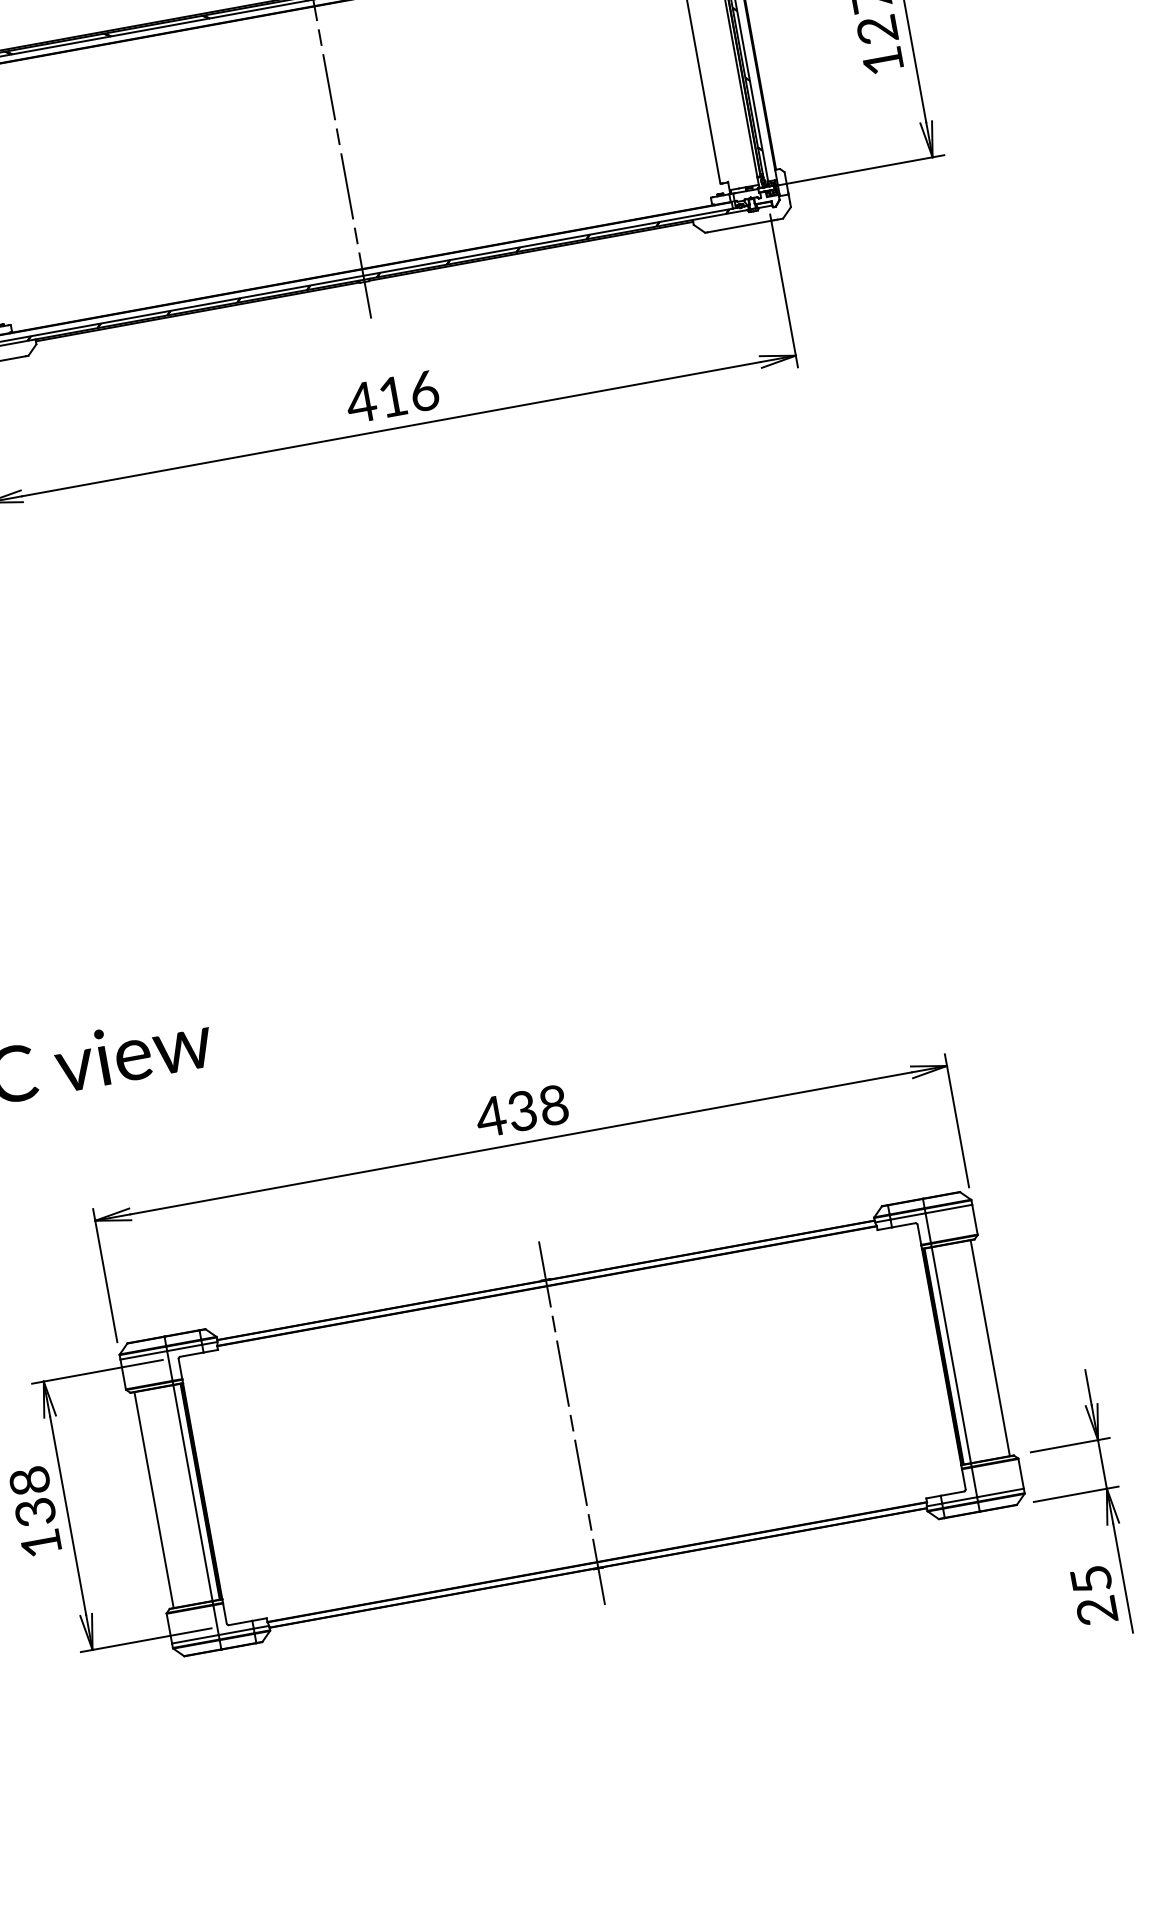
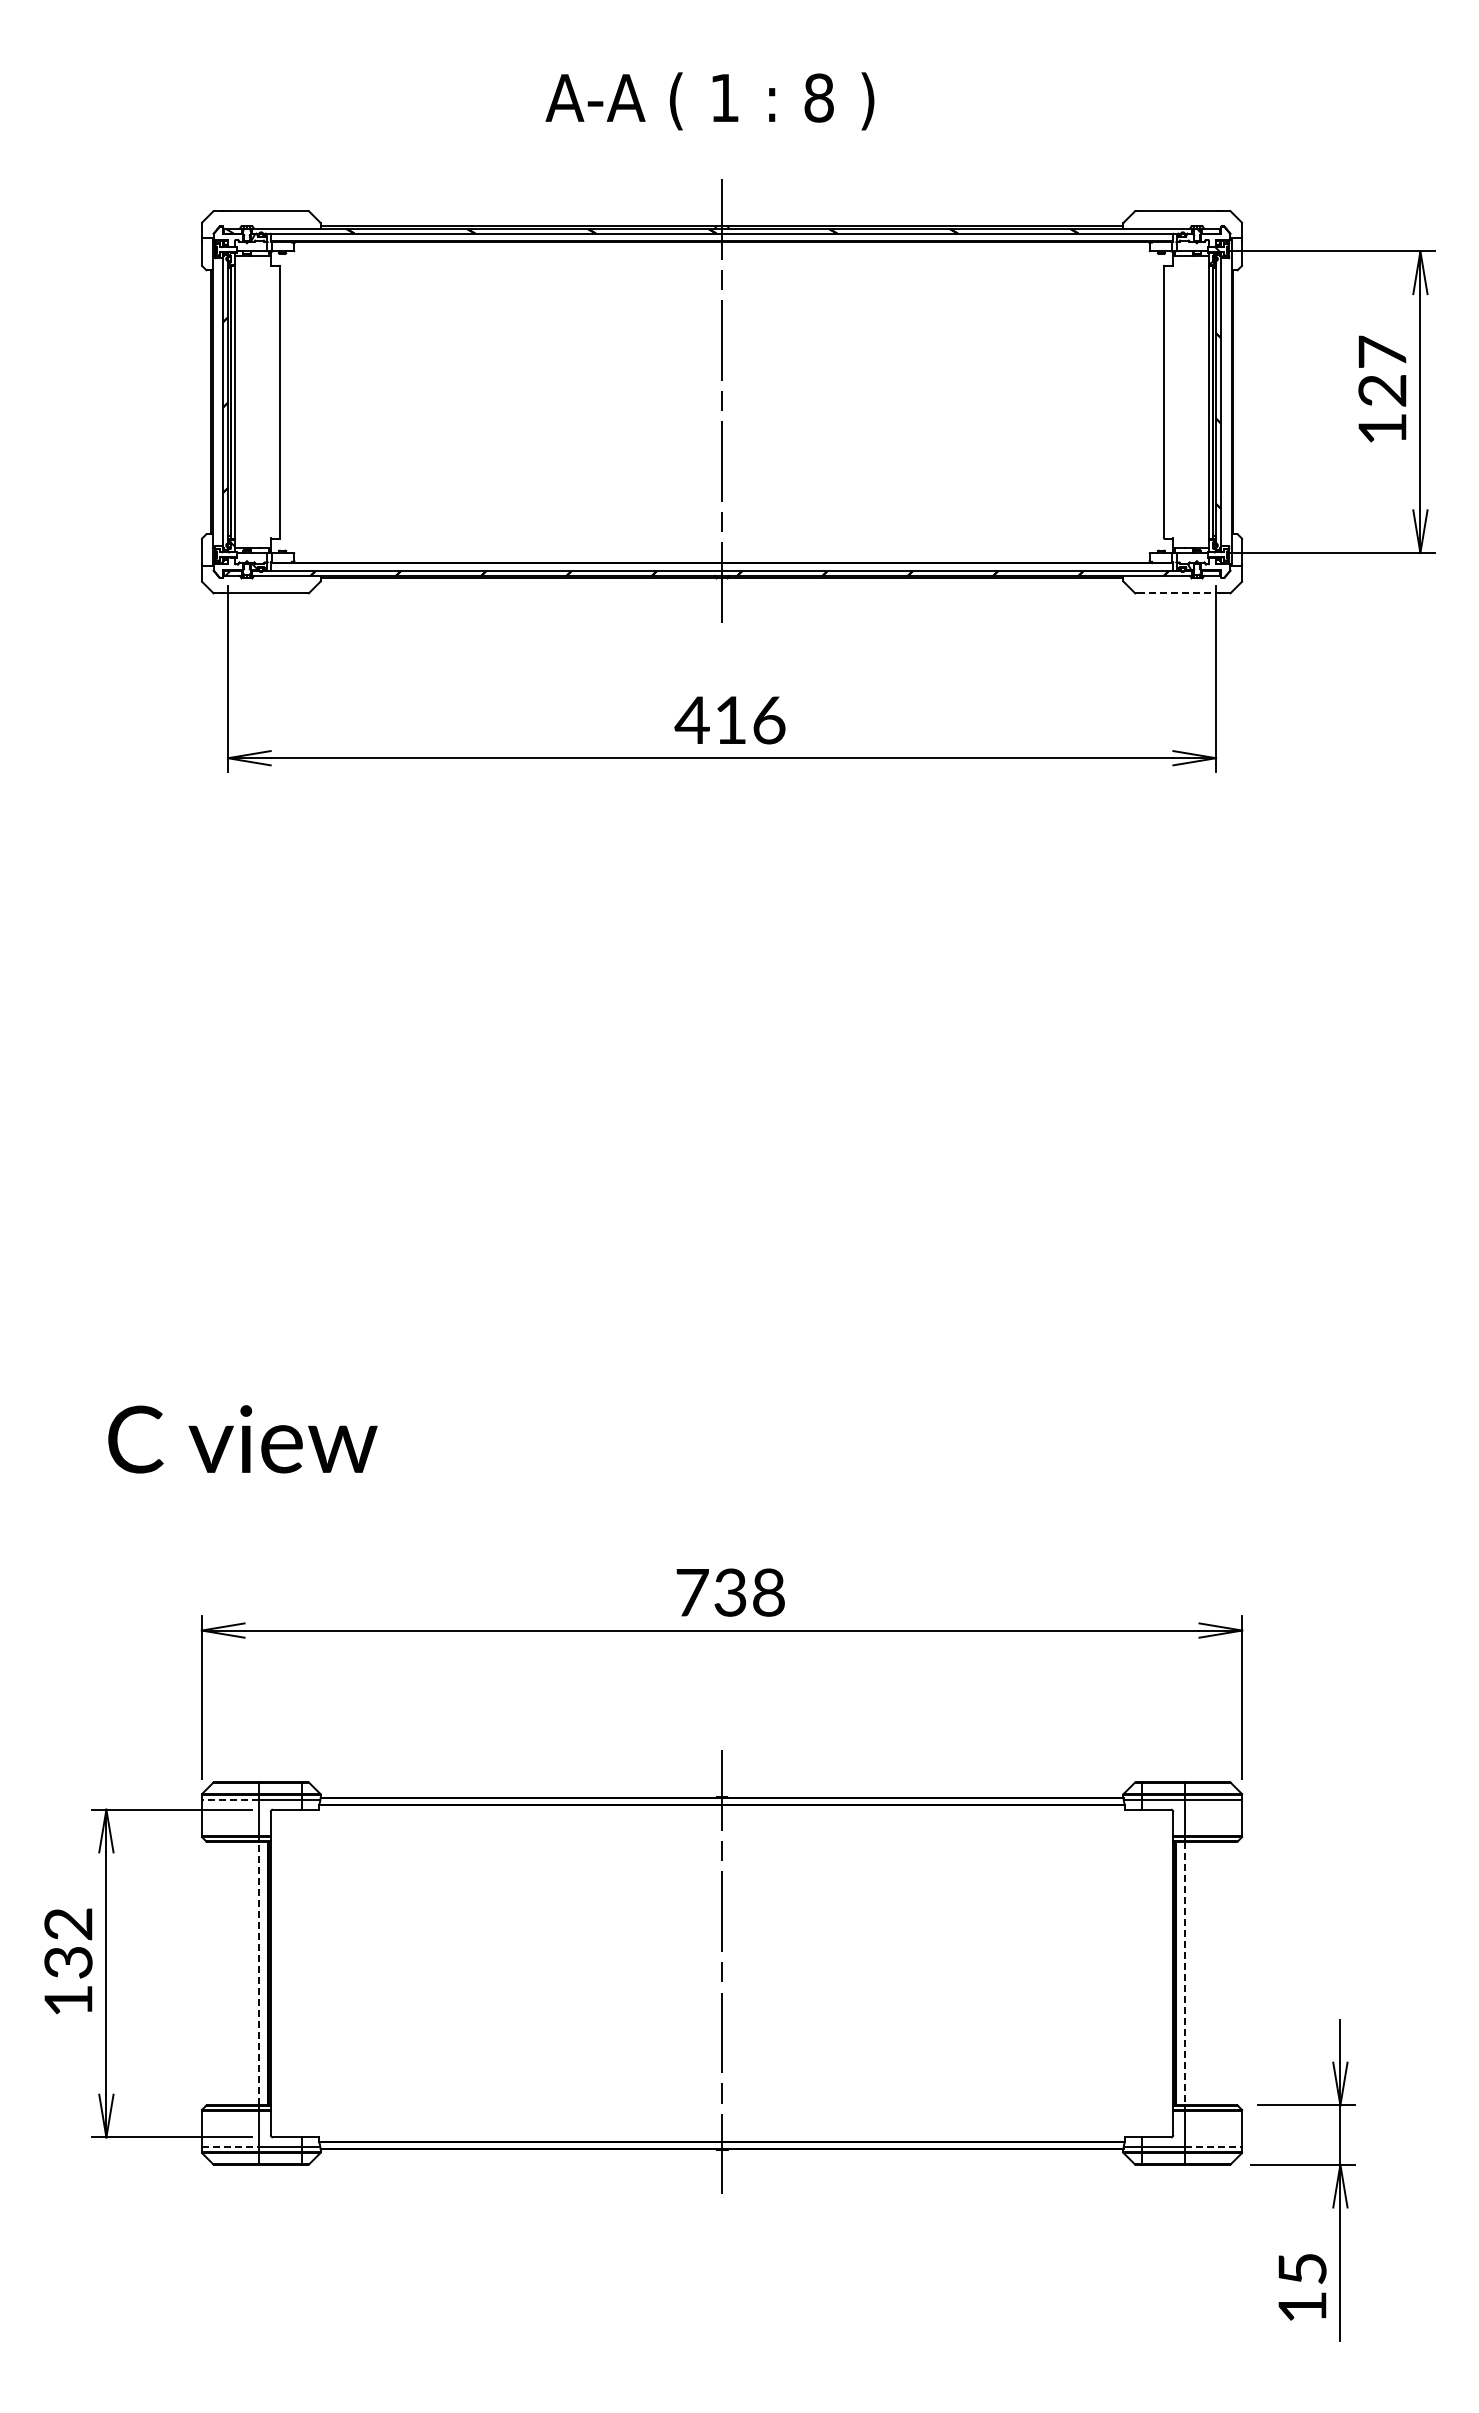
line: (739, 226) -> (1177, 593), solid -> dashed
text: (490, 1116) -> (691, 1592), 438 -> 738
line: (990, 1348) -> (1232, 1973), removed
line: (144, 1355) -> (230, 1800), solid -> dashed
line: (951, 1355) -> (1185, 1973), solid -> dashed
text: (29, 1481) -> (68, 1924), 138 -> 132
line: (1000, 1492) -> (1213, 2146), solid -> dashed
line: (192, 1493) -> (258, 1973), solid -> dashed
line: (154, 1500) -> (211, 1973), removed
text: (1097, 1611) -> (1302, 2307), 25 -> 15
line: (195, 1638) -> (230, 2146), solid -> dashed

